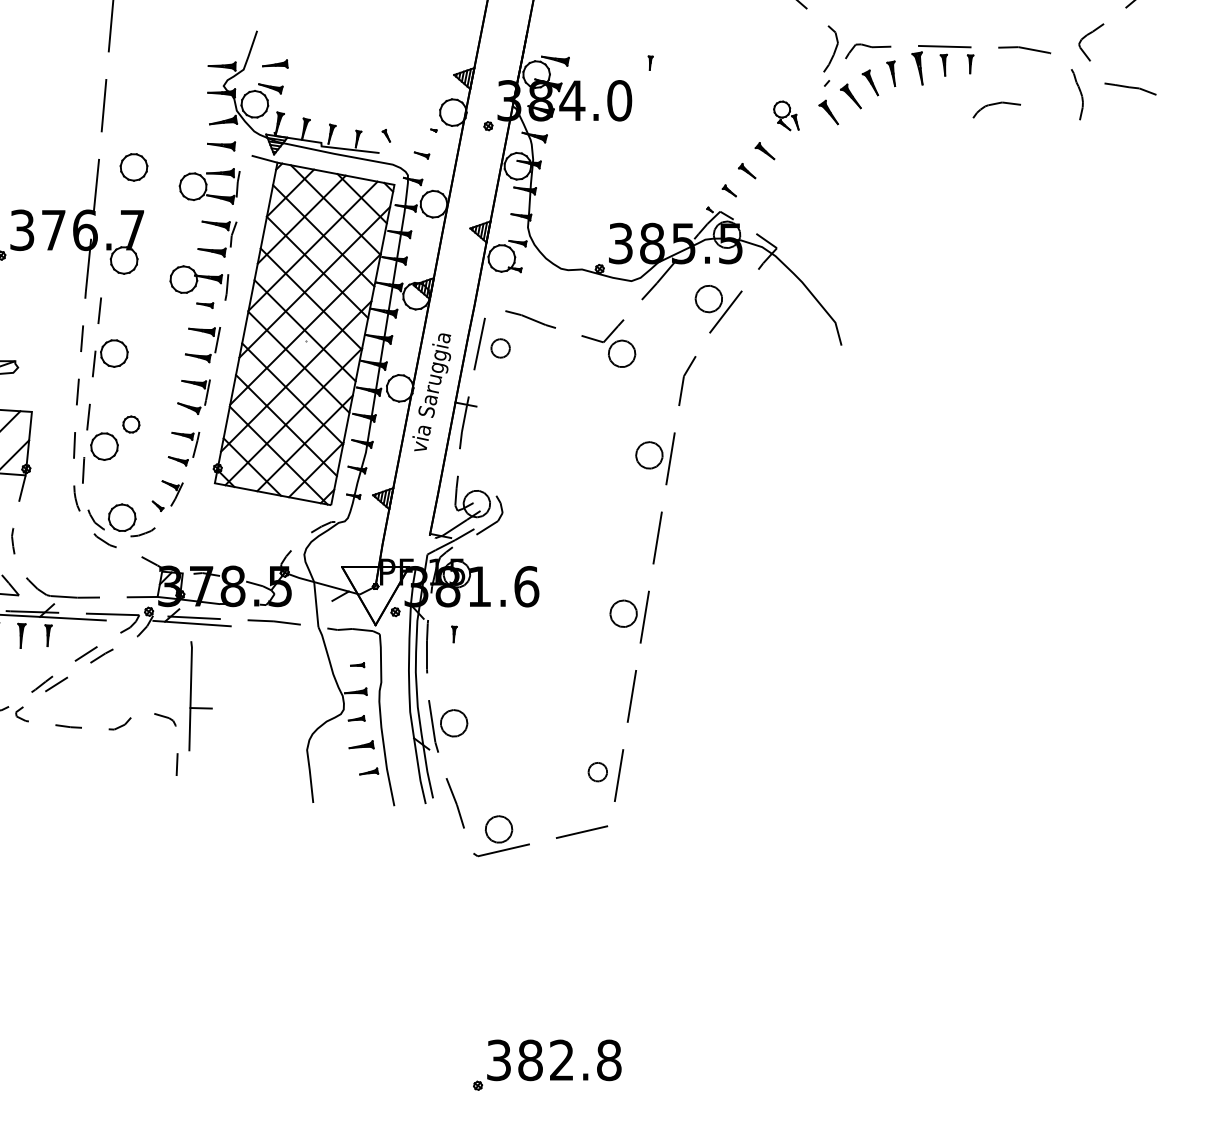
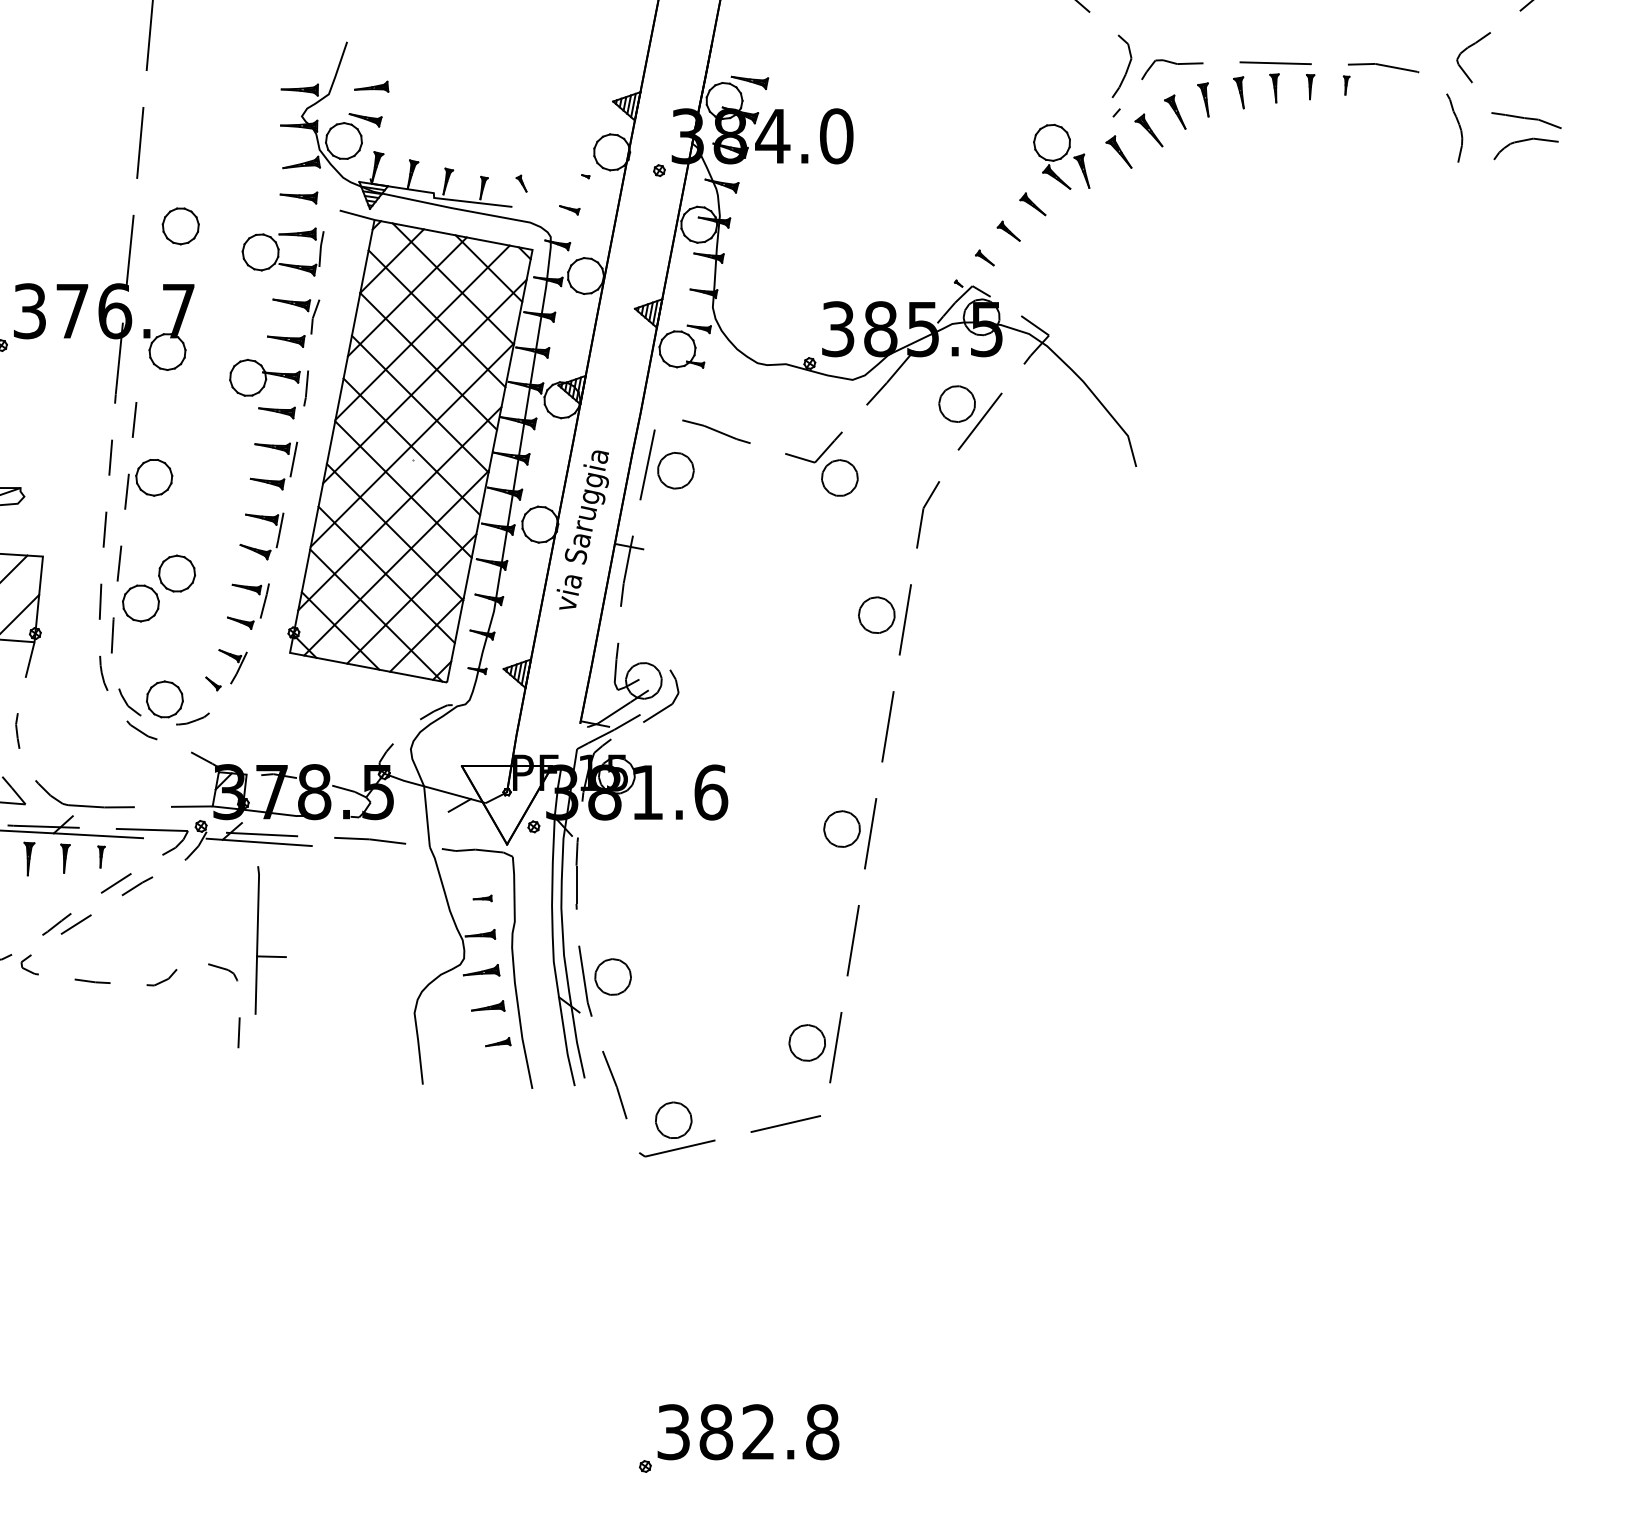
part: (650, 63) -> (1346, 85), moved
part: (917, 68) -> (1238, 92), size x0.71
curve: (996, 104) -> (1525, 141), moved
part: (786, 115) -> (1061, 156), size x1.67
part: (204, 305) -> (276, 412), size x1.67
part: (500, 348) -> (675, 470), size x1.43
part: (131, 424) -> (177, 573), size x1.67
part: (454, 634) -> (101, 856), moved
part: (356, 718) -> (481, 970), size x1.67
part: (597, 771) -> (806, 1042), size x1.43

